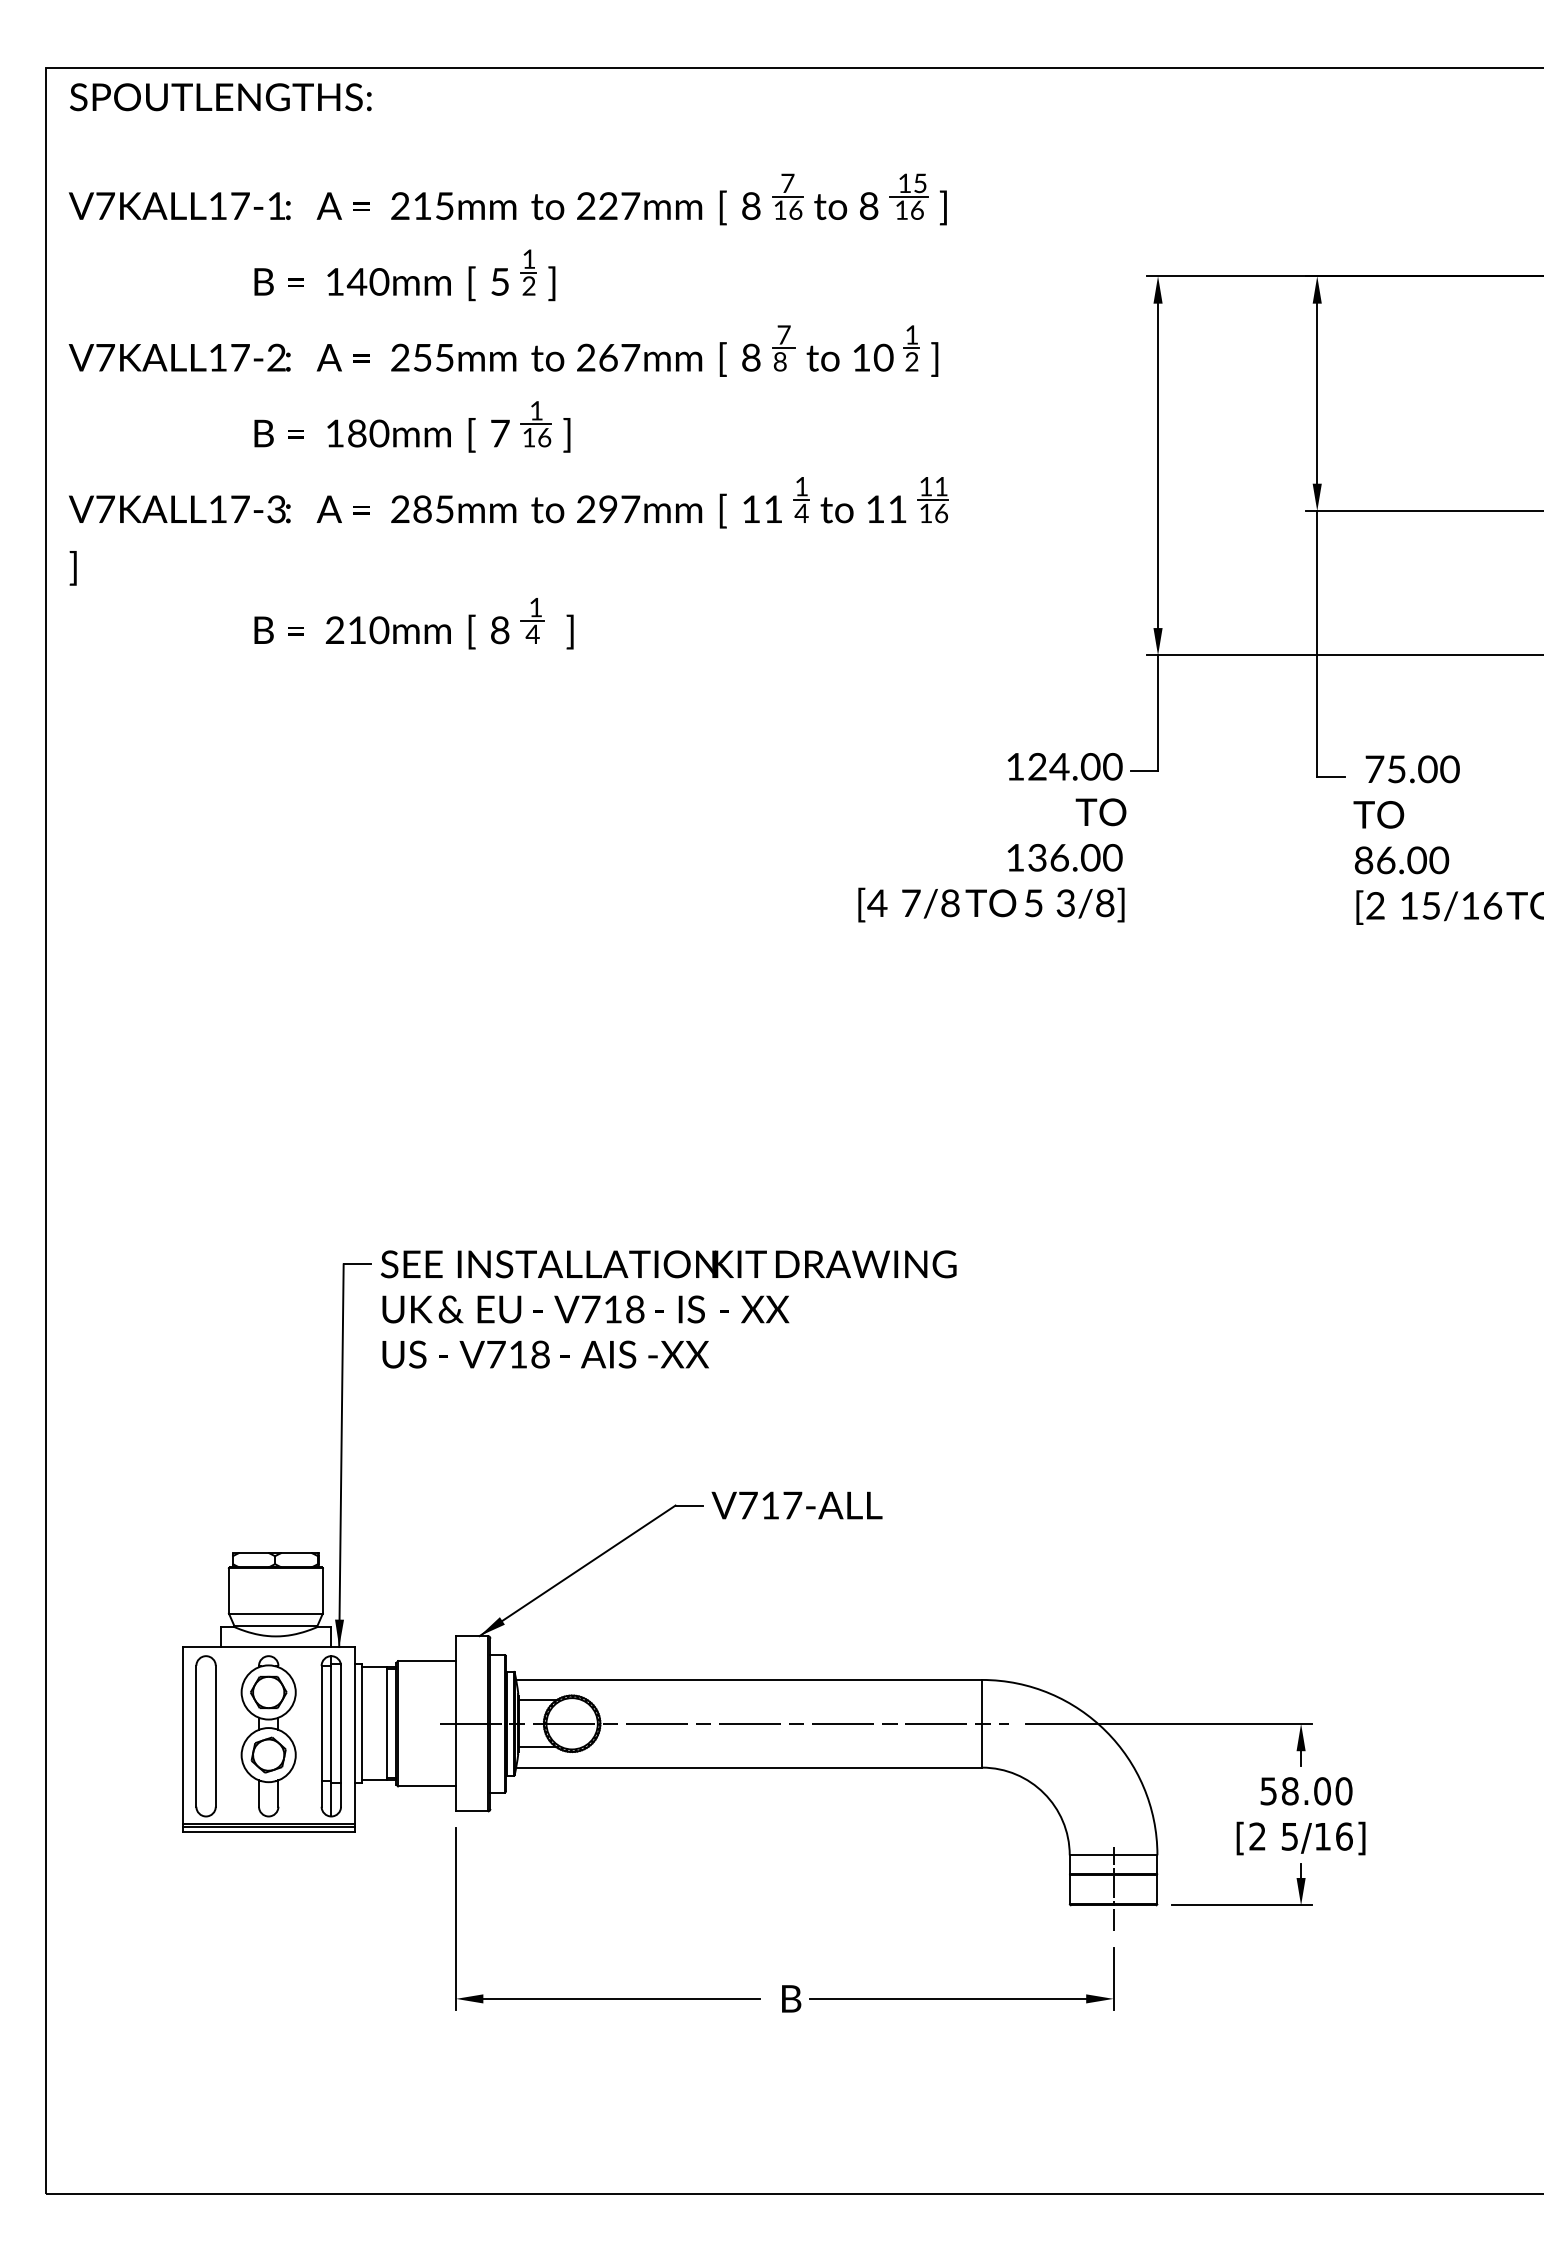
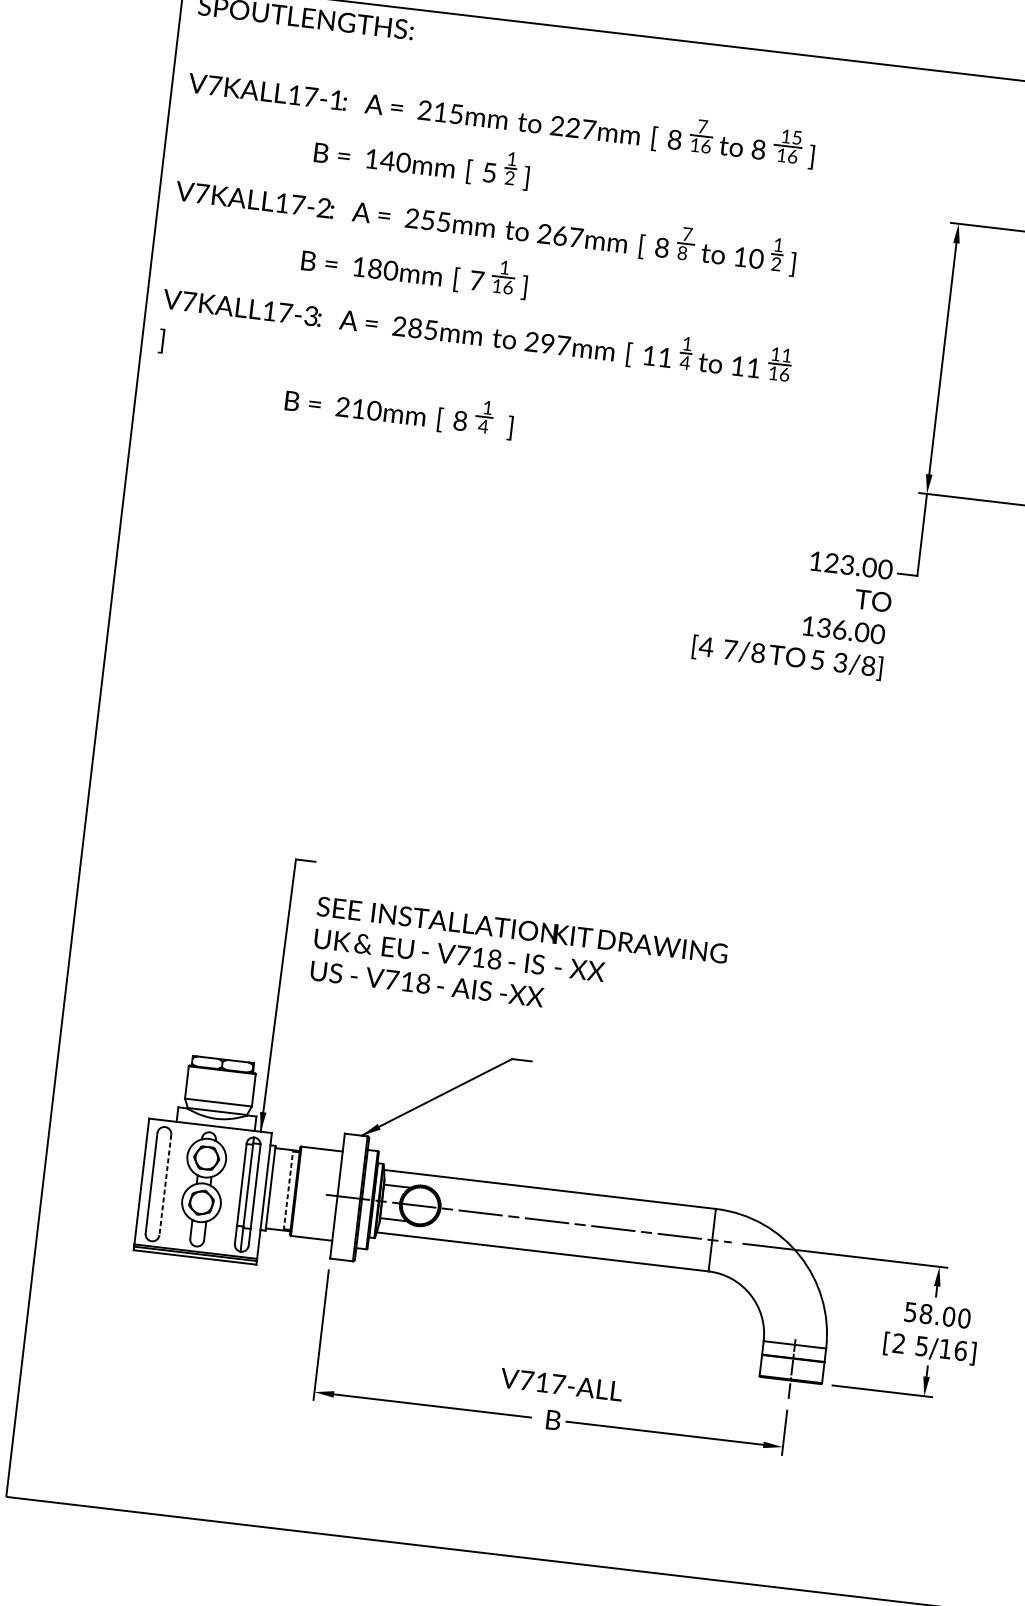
text: (1059, 766) -> (847, 564), 124.00 -> 123.00
text: (668, 1309) -> (518, 962), moved
text: (796, 1505) -> (561, 1384), moved
line: (387, 1723) -> (288, 1190), solid -> dashed
line: (215, 1736) -> (165, 1185), solid -> dashed

